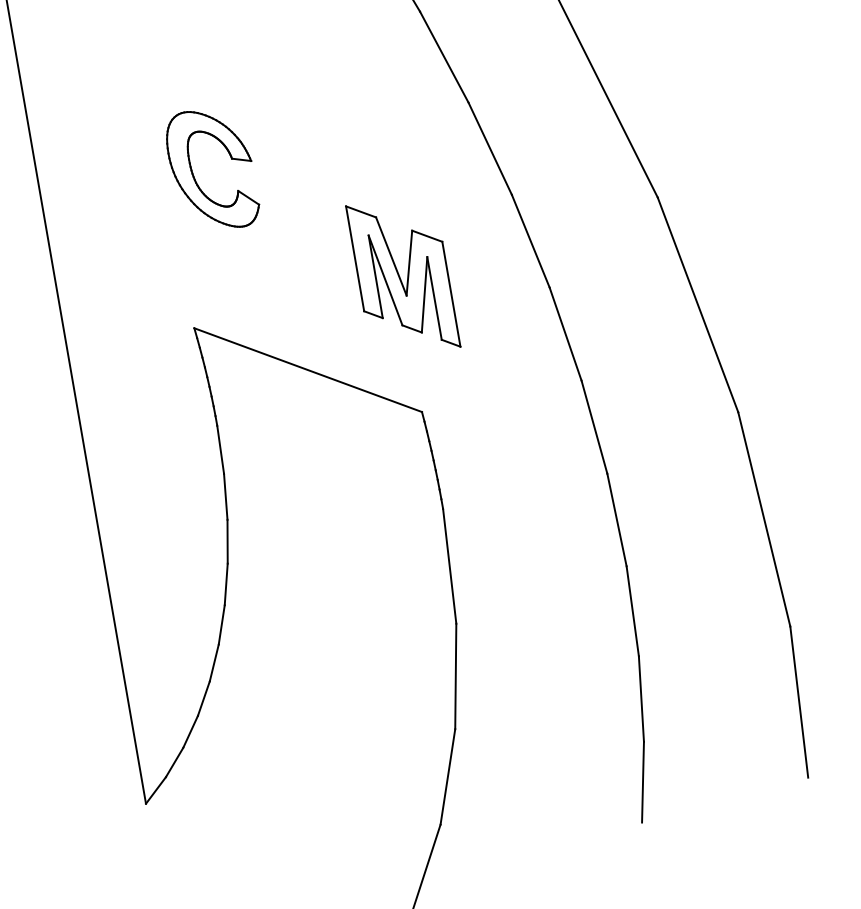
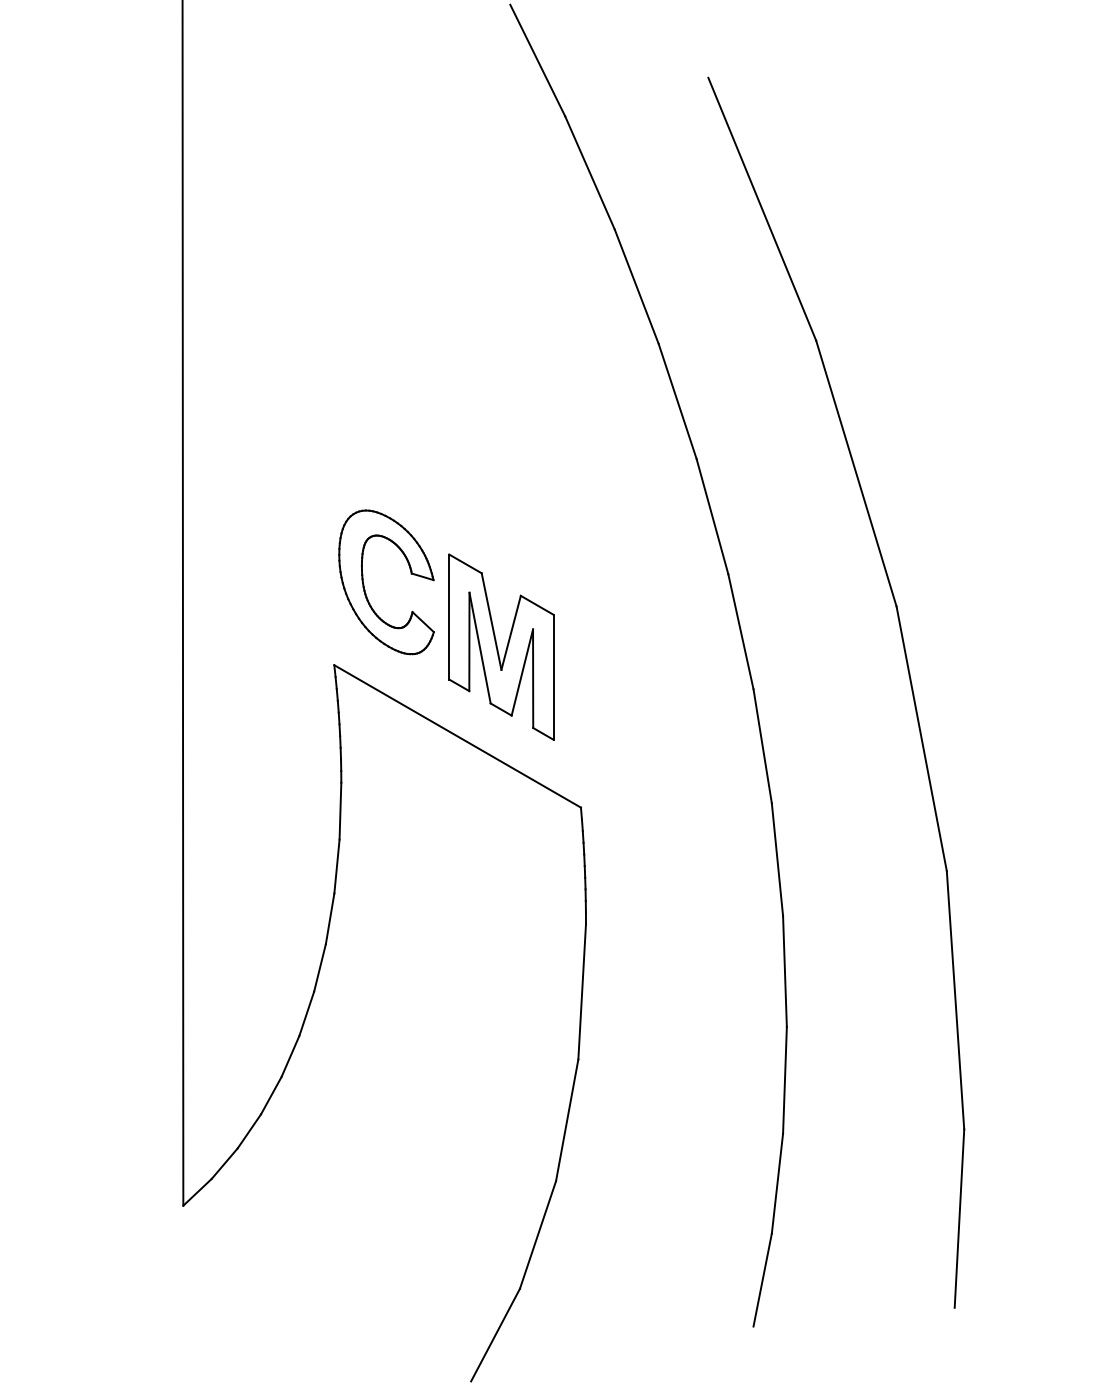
part: (193, 174) -> (364, 584), moved
part: (403, 275) -> (501, 646), moved

